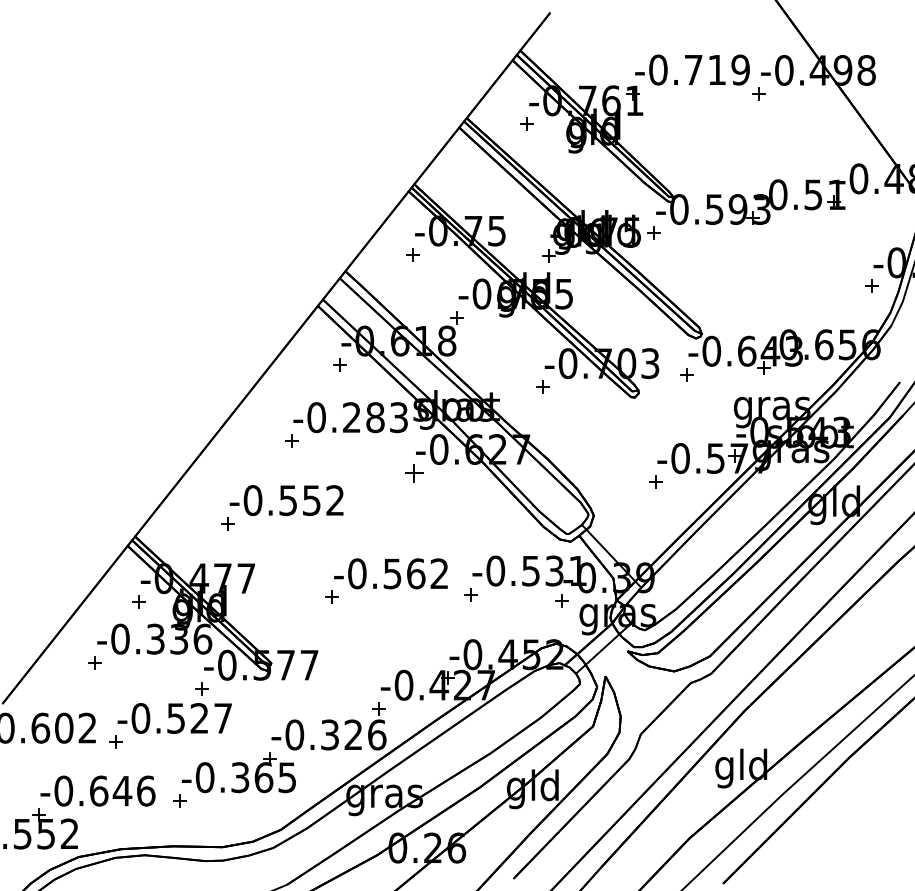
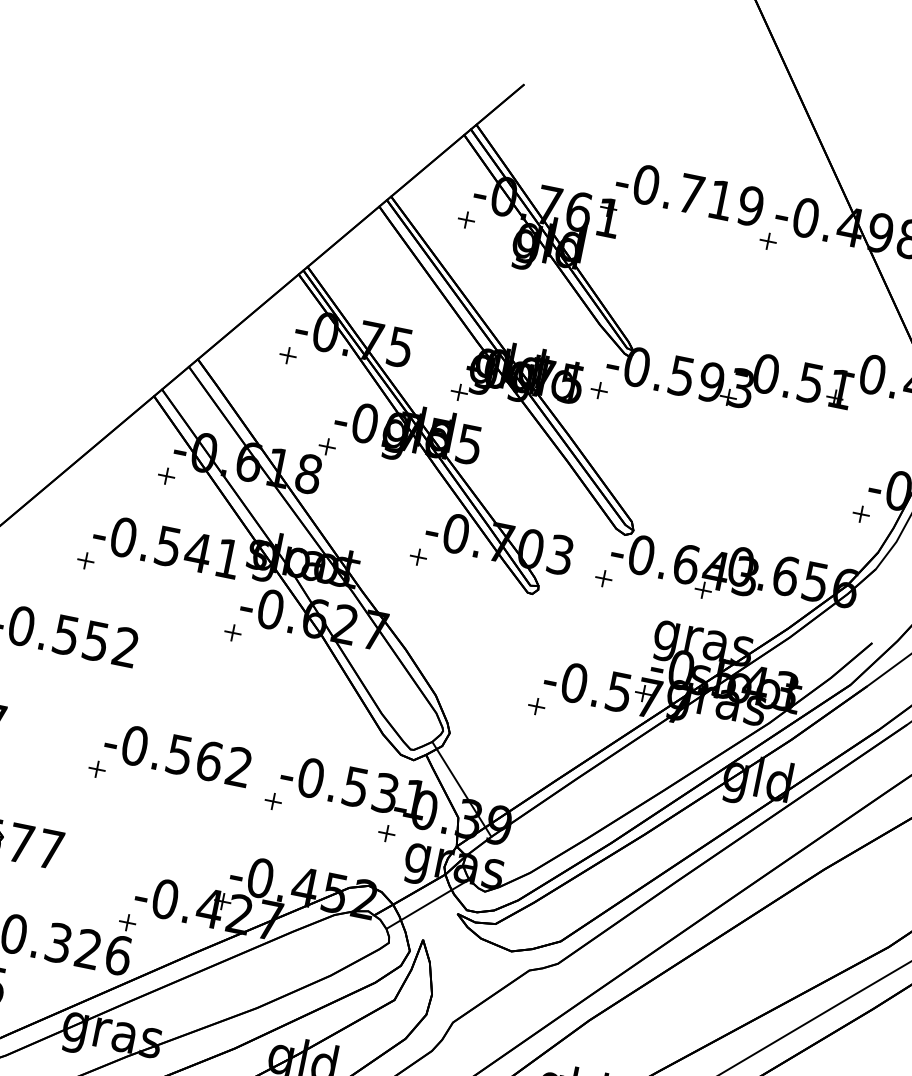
text: (375, 417) -> (198, 552), -0.283 -> -0.541
part: (413, 472) -> (232, 631), size x0.71

